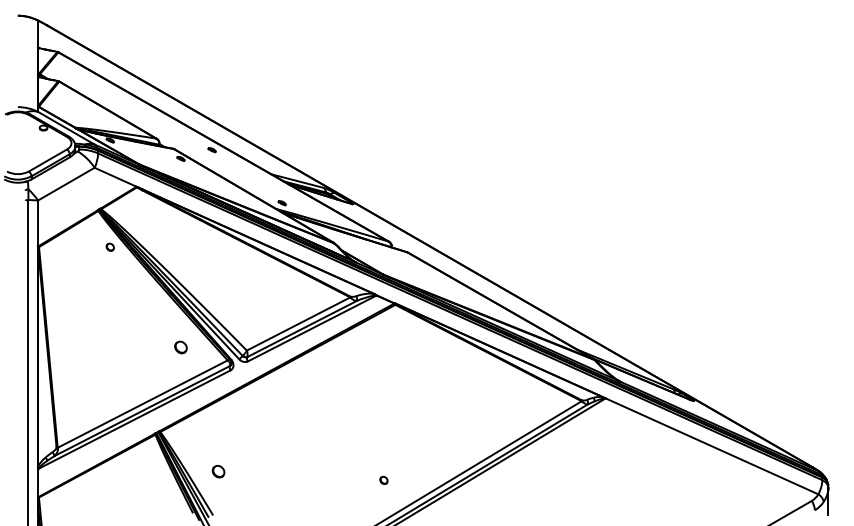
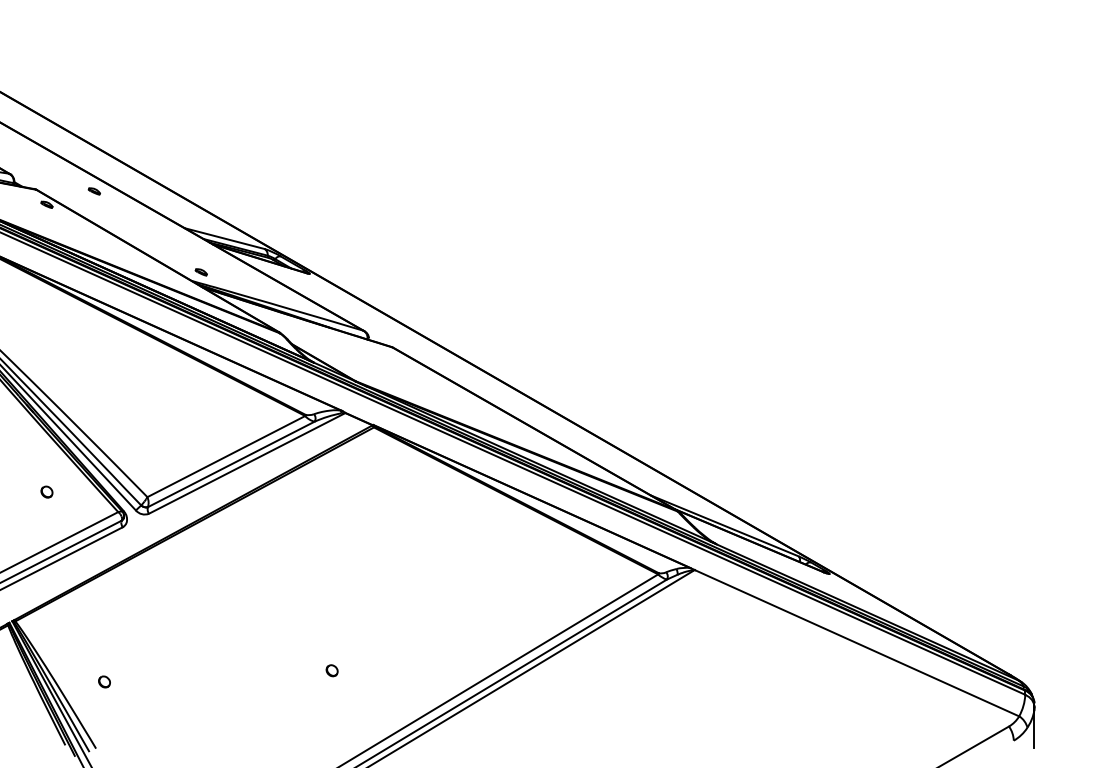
part: (180, 346) -> (46, 490), size x0.62
part: (218, 471) -> (104, 681), size x0.62
part: (383, 479) -> (331, 669), moved

